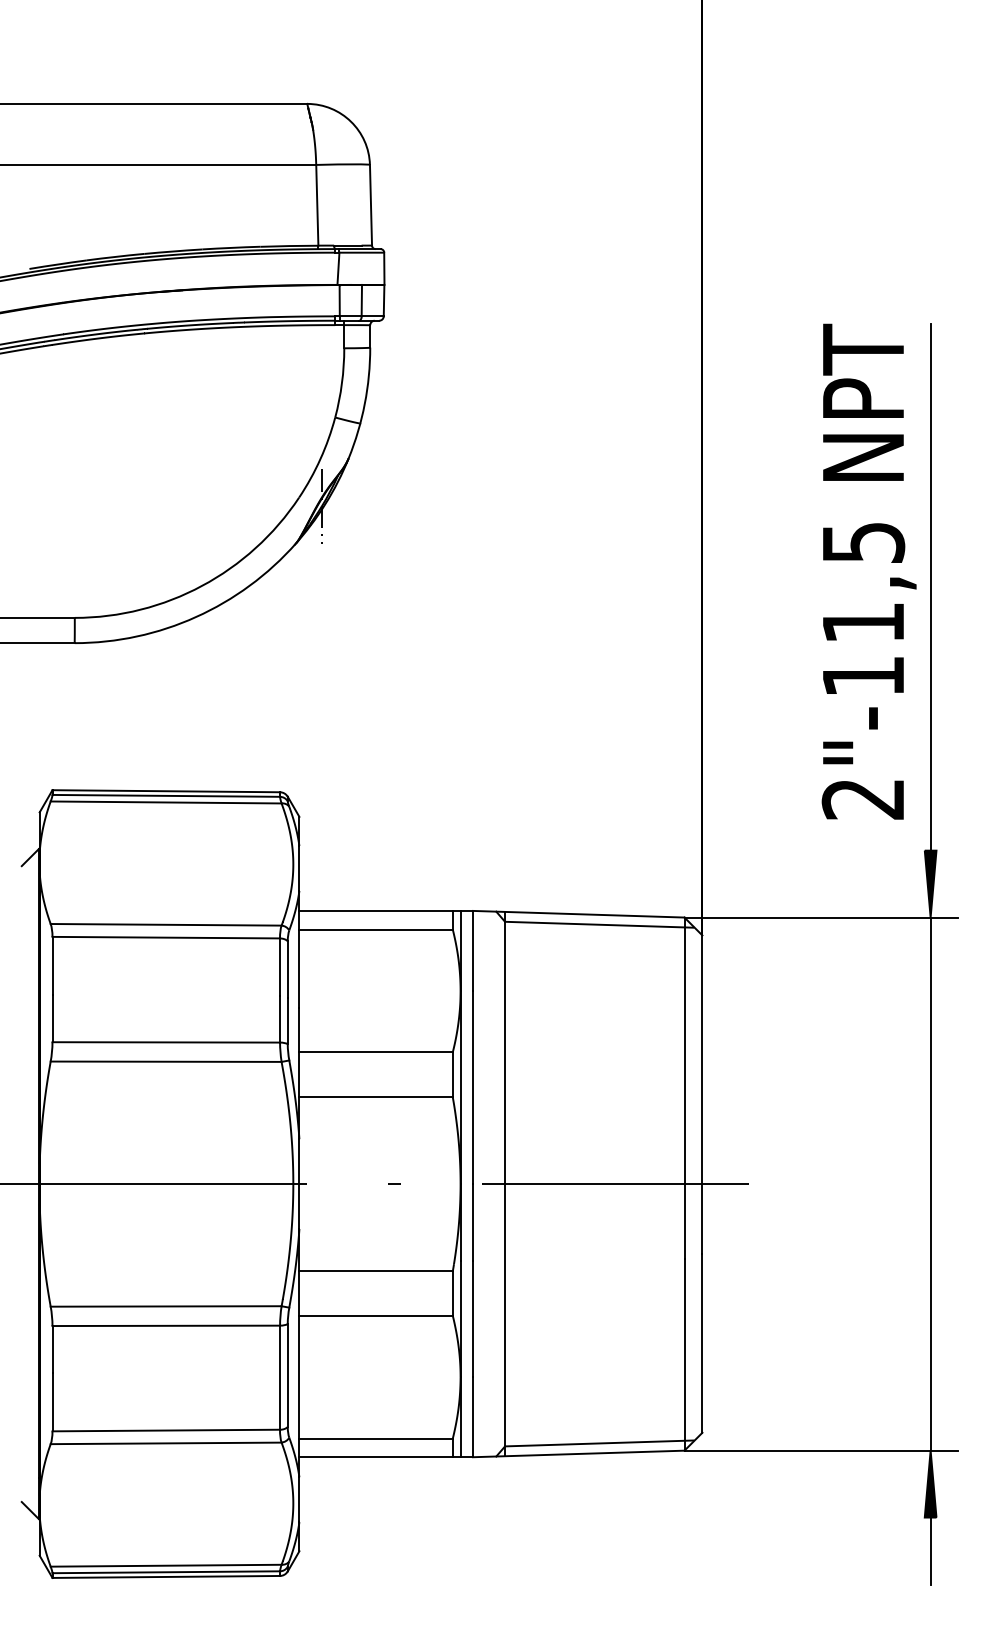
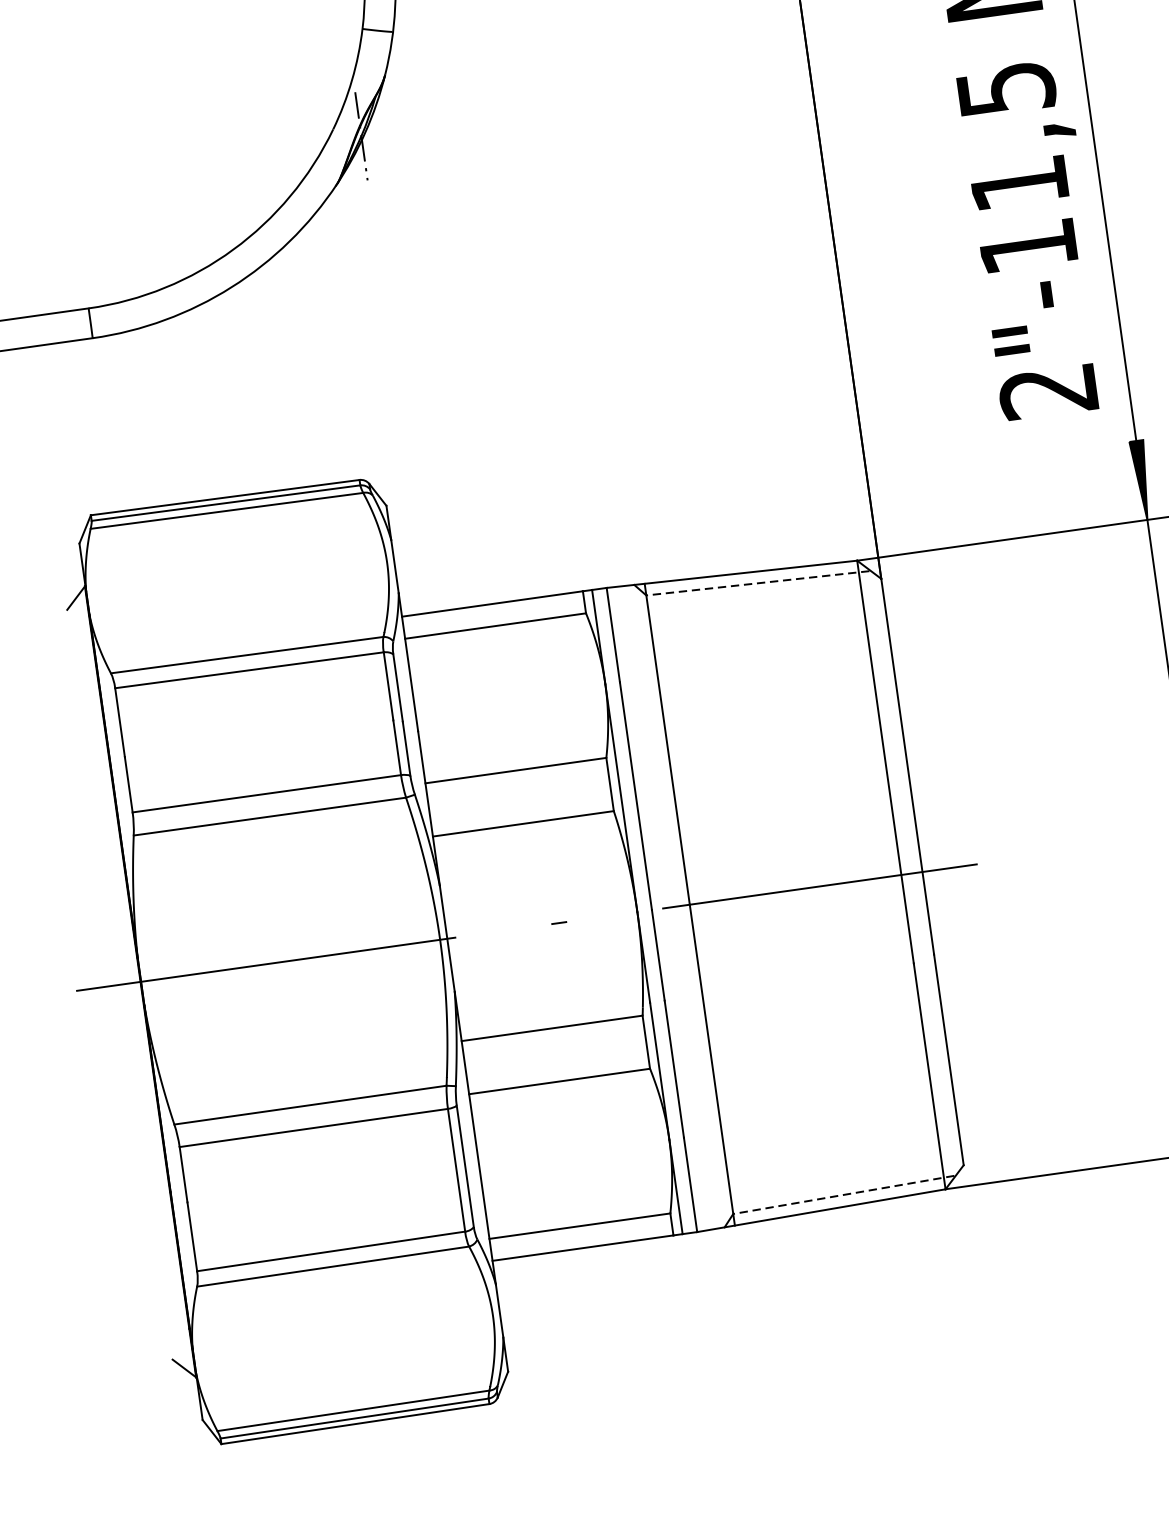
line: (598, 924) -> (756, 583), solid -> dashed
line: (598, 1443) -> (842, 1195), solid -> dashed

